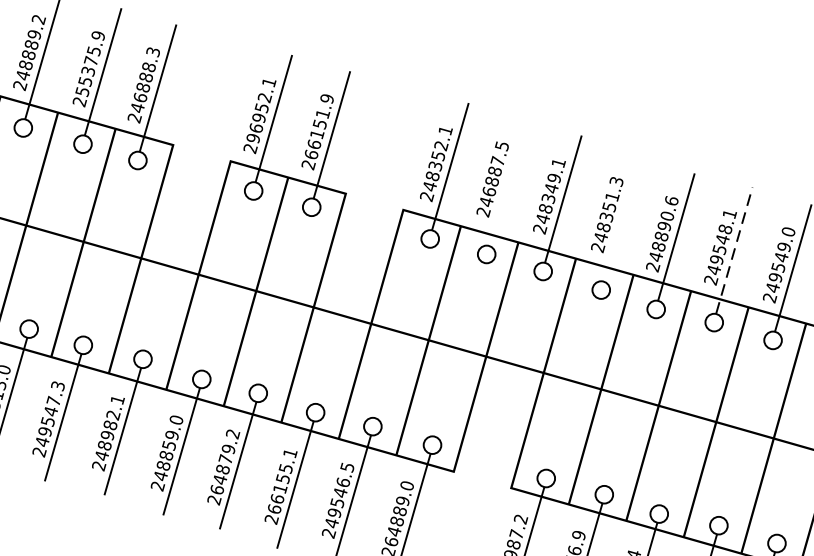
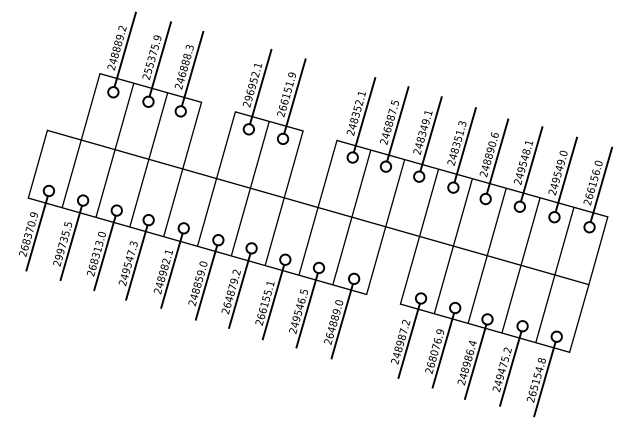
line: (506, 182) -> (397, 124), added
line: (620, 218) -> (464, 145), added
line: (734, 250) -> (531, 164), dashed -> solid

